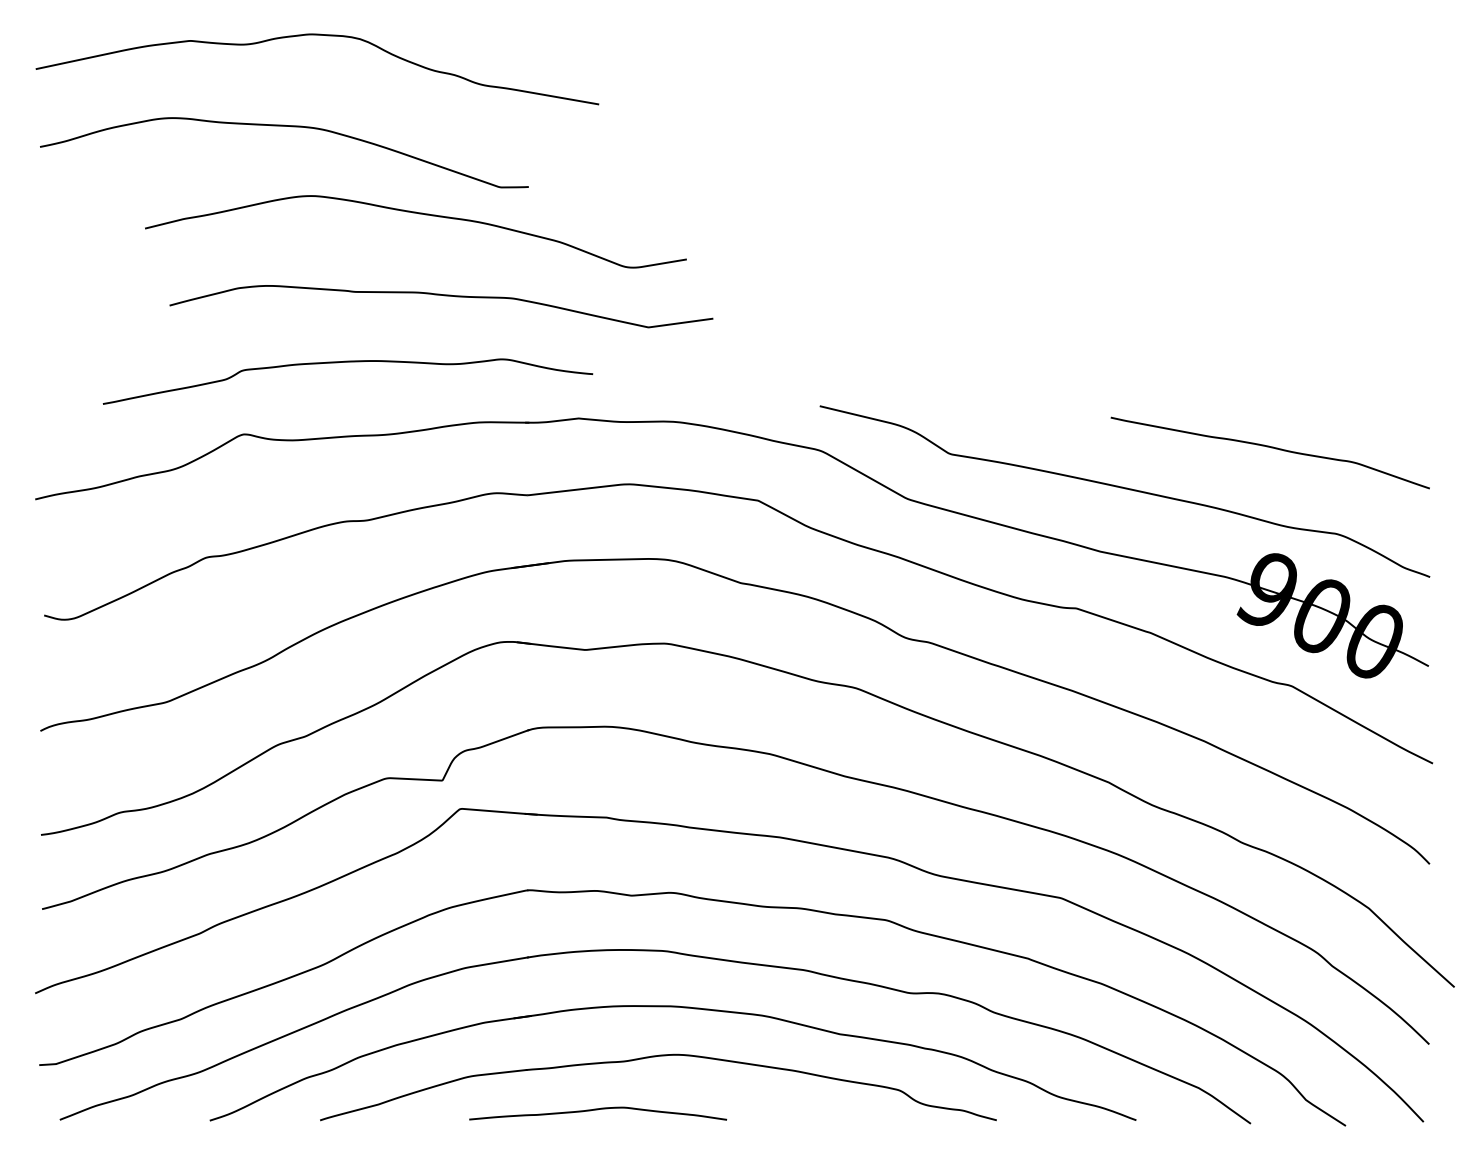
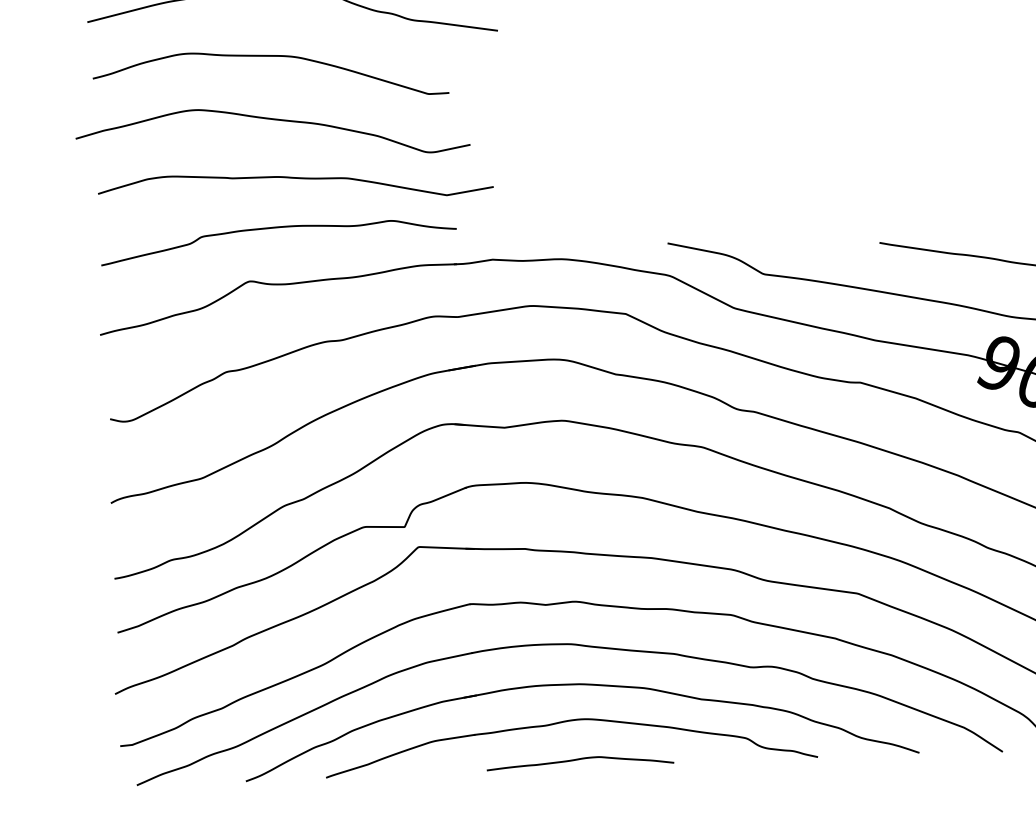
curve: (419, 214) -> (274, 120), moved
curve: (444, 296) -> (297, 179), moved
curve: (347, 362) -> (277, 227), moved
curve: (598, 1110) -> (580, 759), moved

